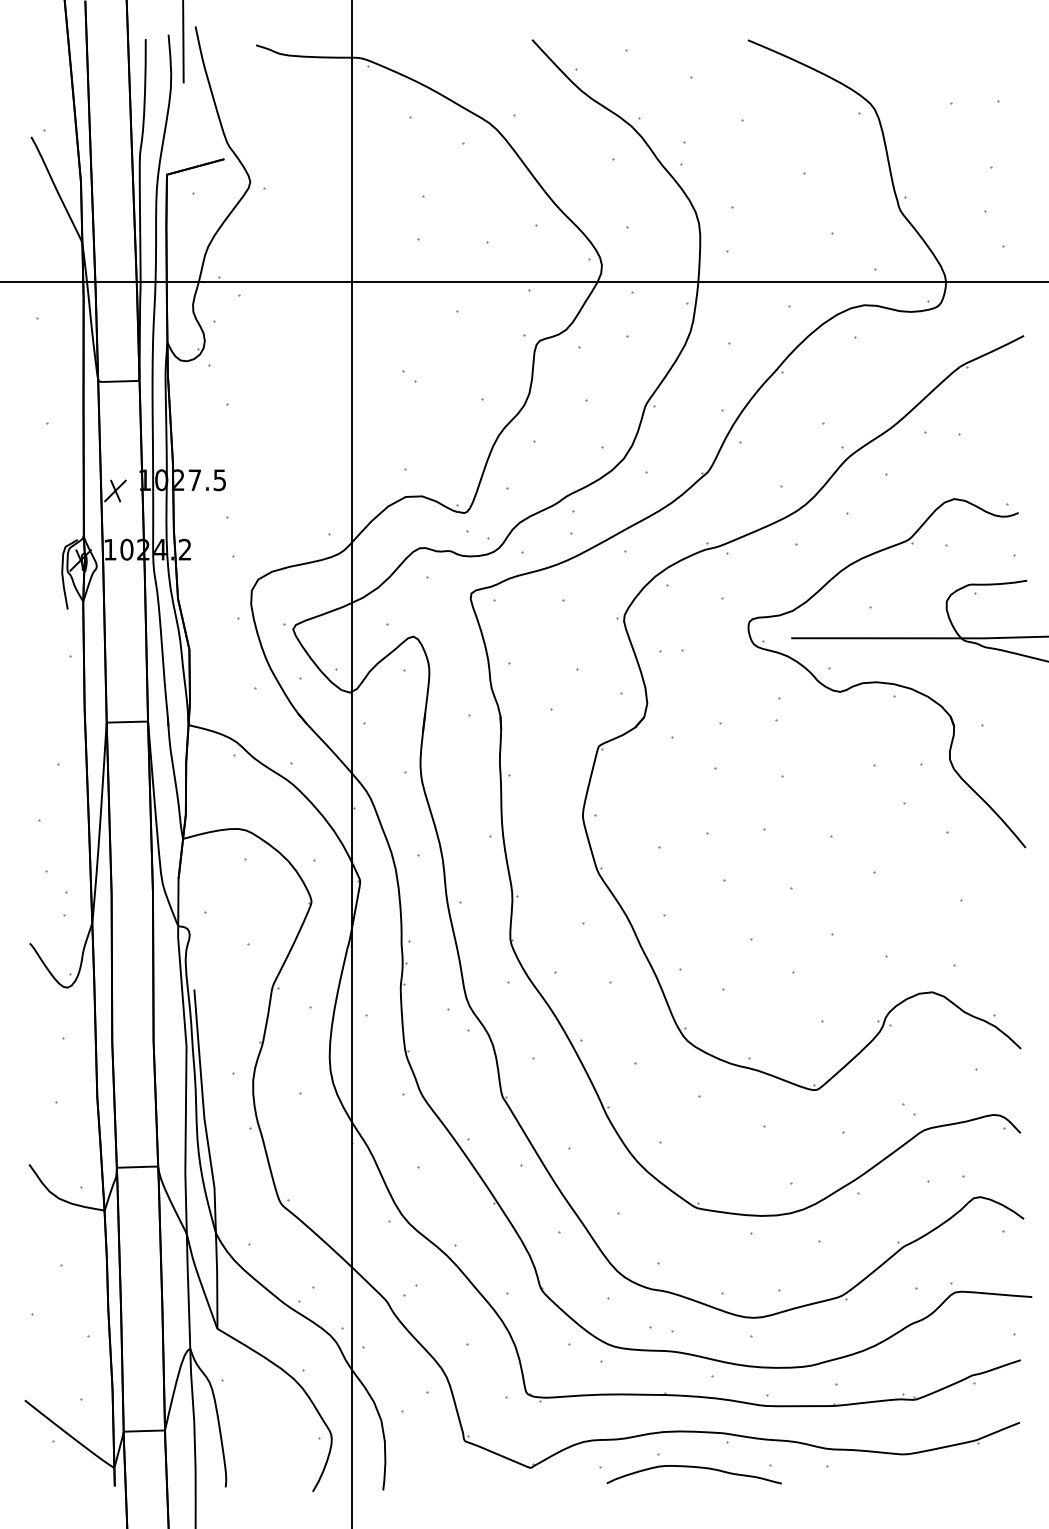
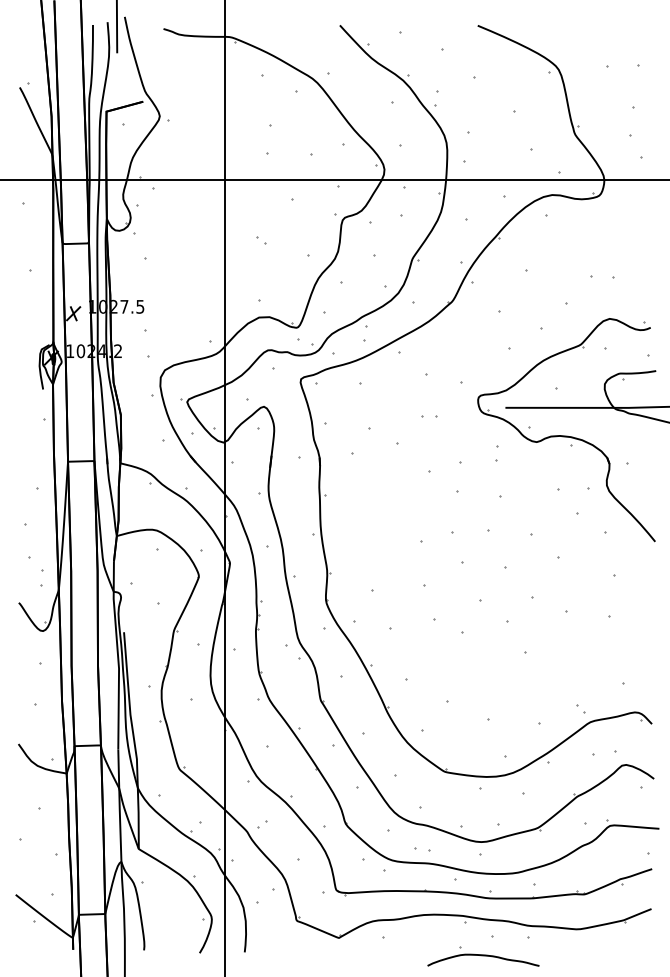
part: (648, 705) -> (414, 450), removed
part: (694, 1468) -> (483, 956), moved

